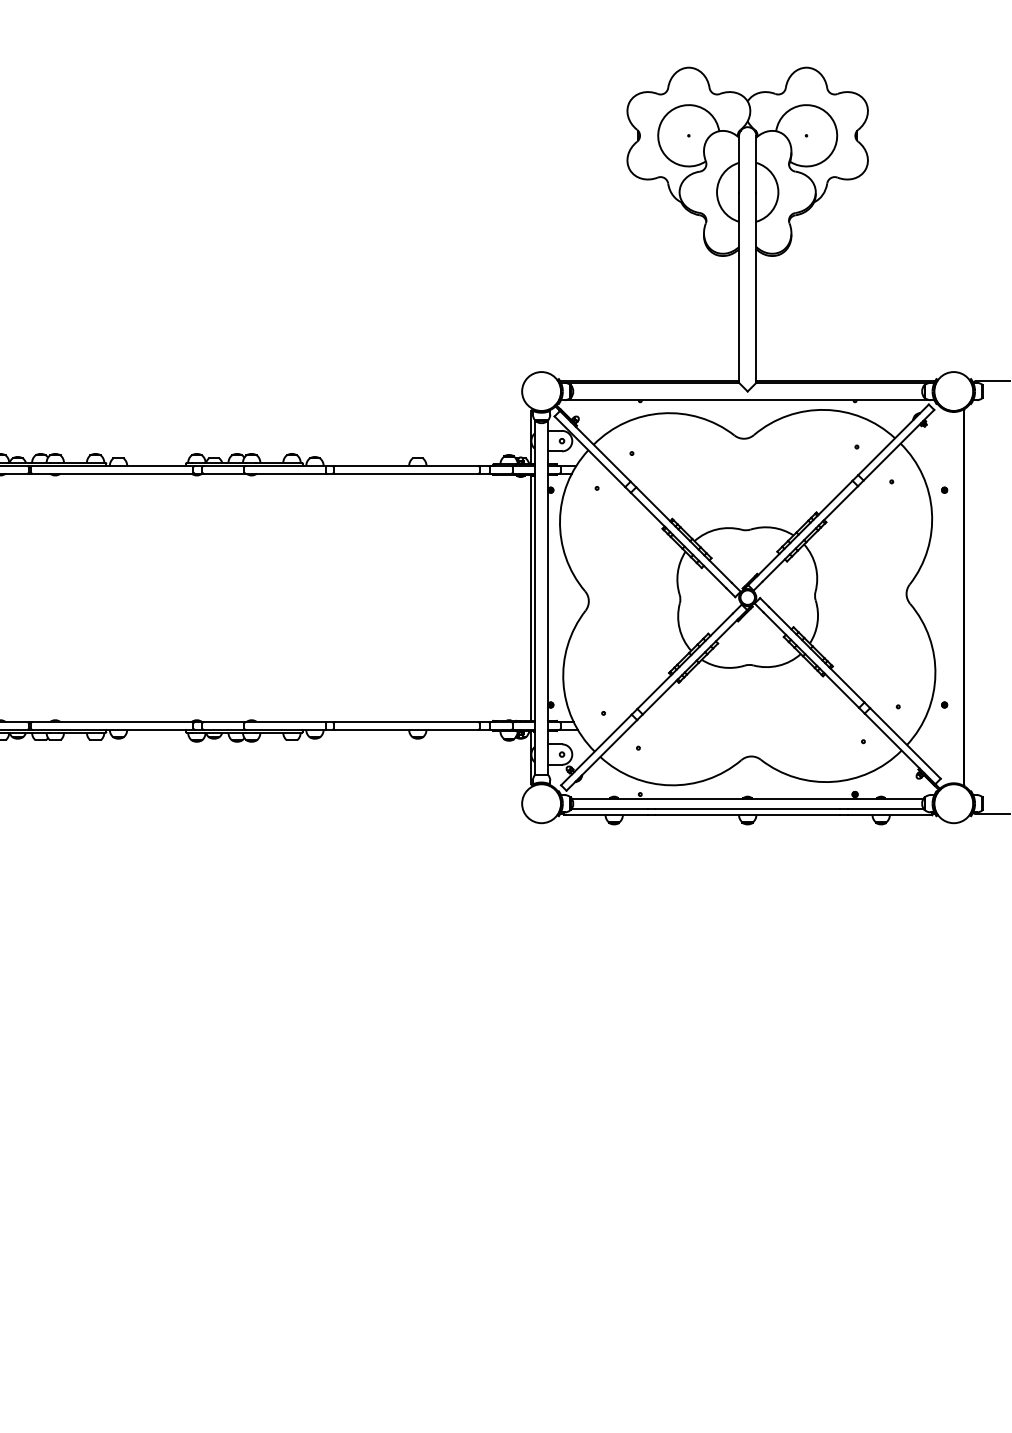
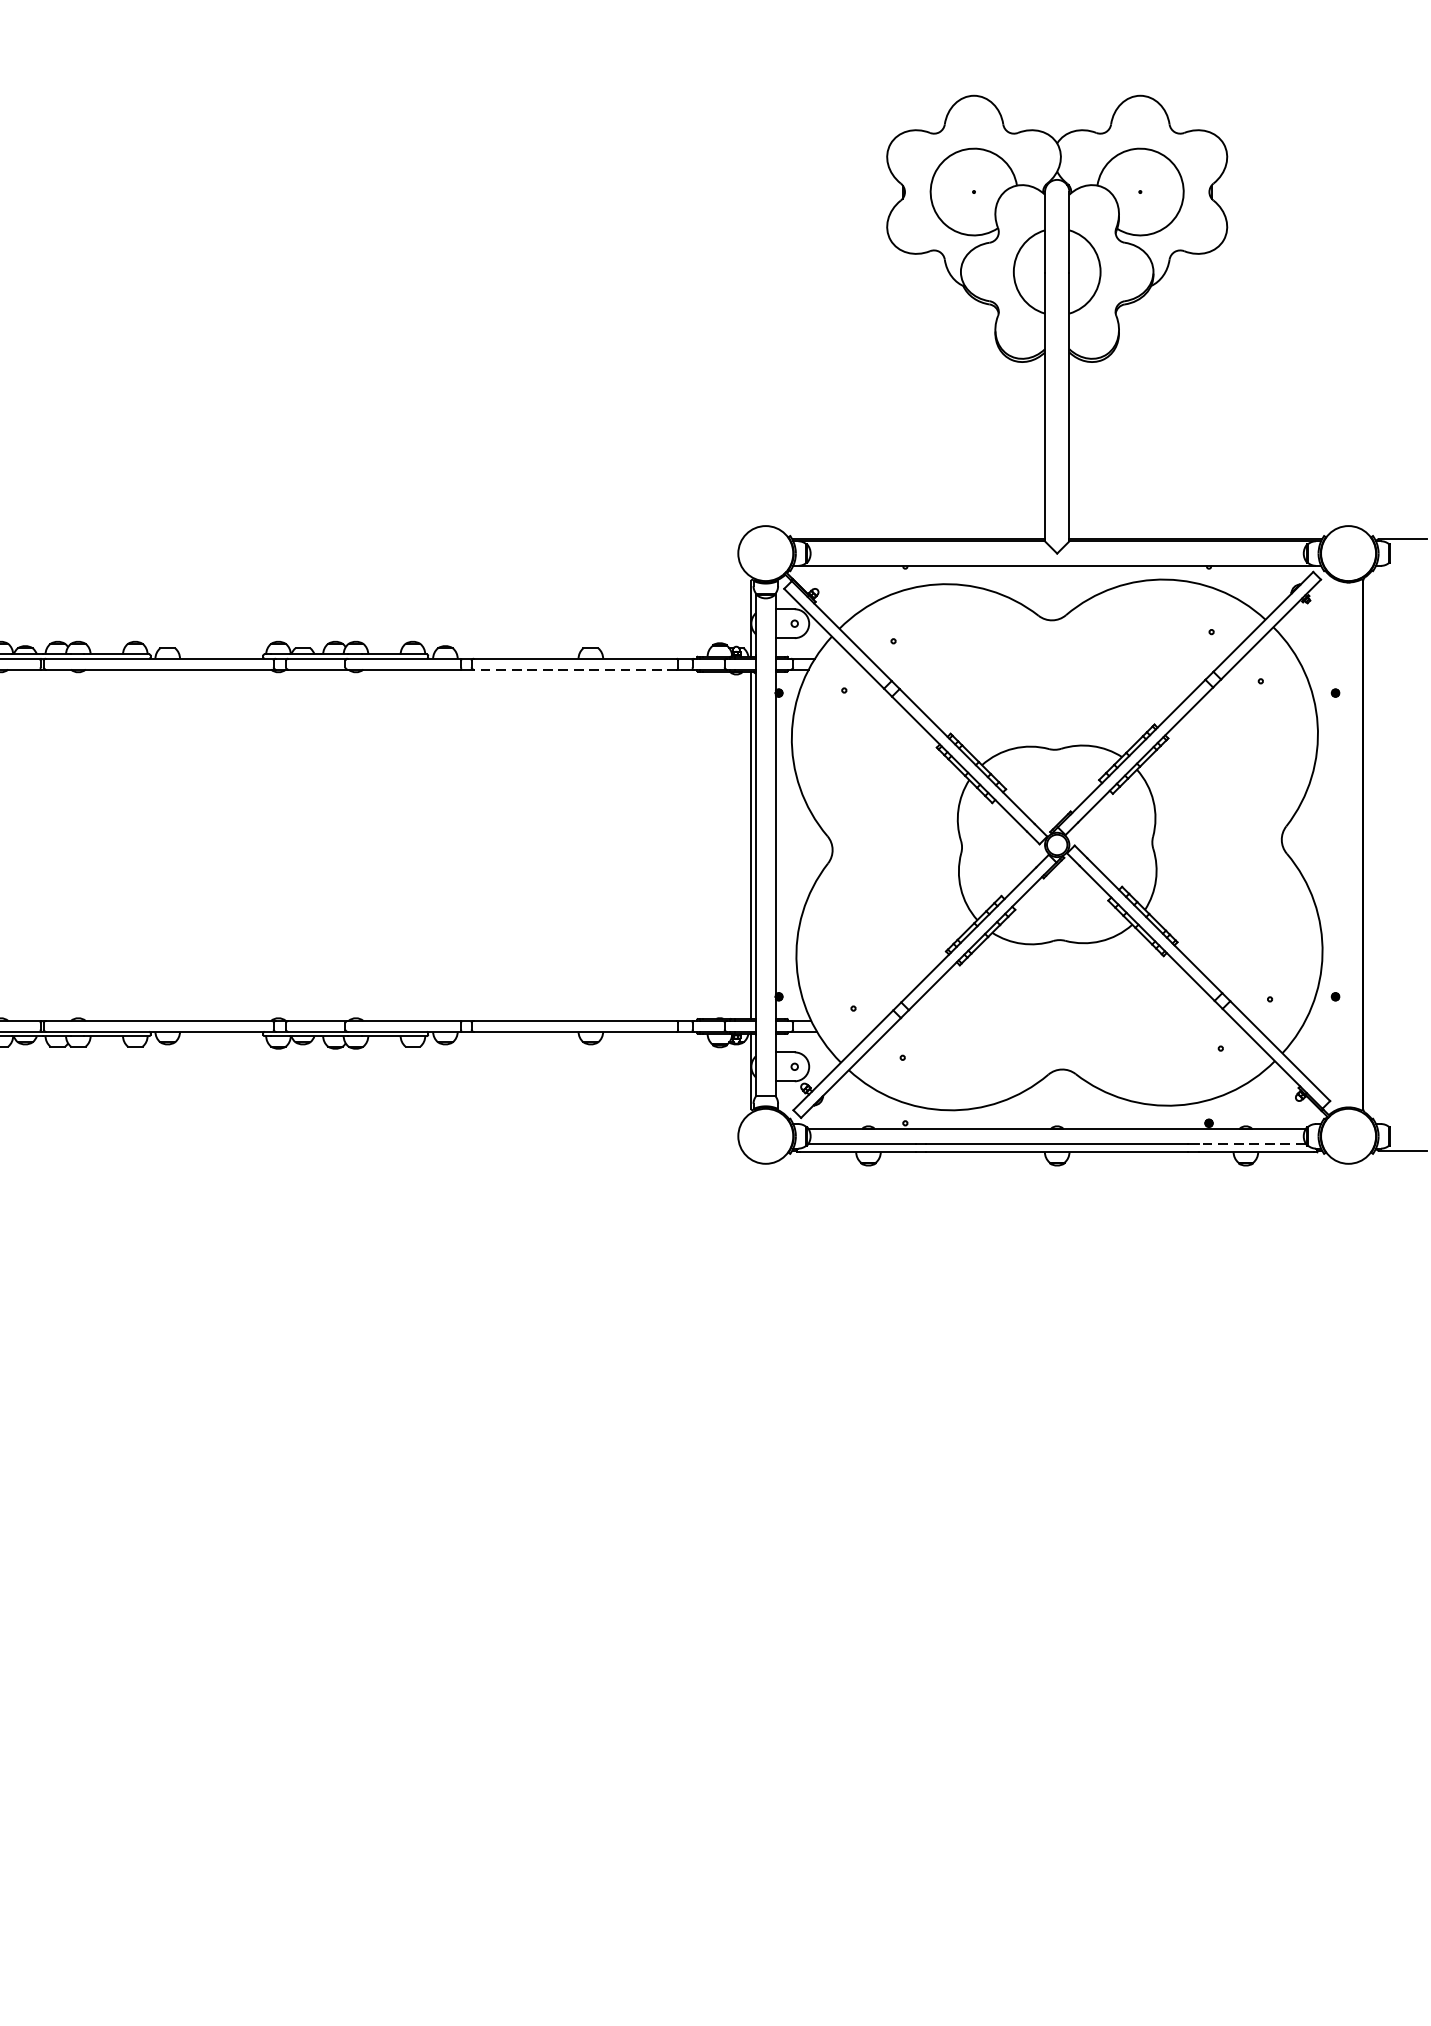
line: (406, 473) -> (574, 669), solid -> dashed
line: (885, 808) -> (1251, 1143), solid -> dashed

